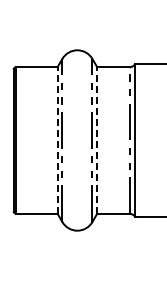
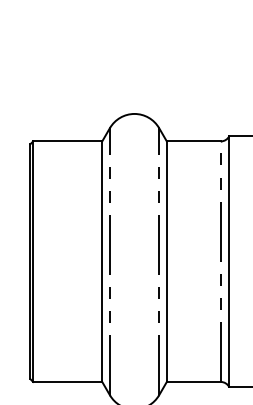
line: (57, 140) -> (101, 261), dashed -> solid
line: (97, 140) -> (167, 261), dashed -> solid

